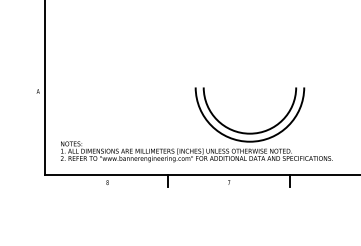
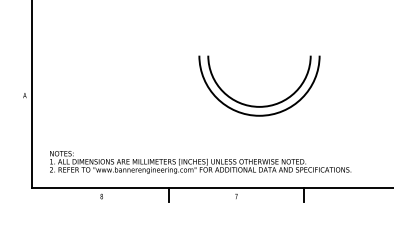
part: (249, 132) -> (258, 105), moved

